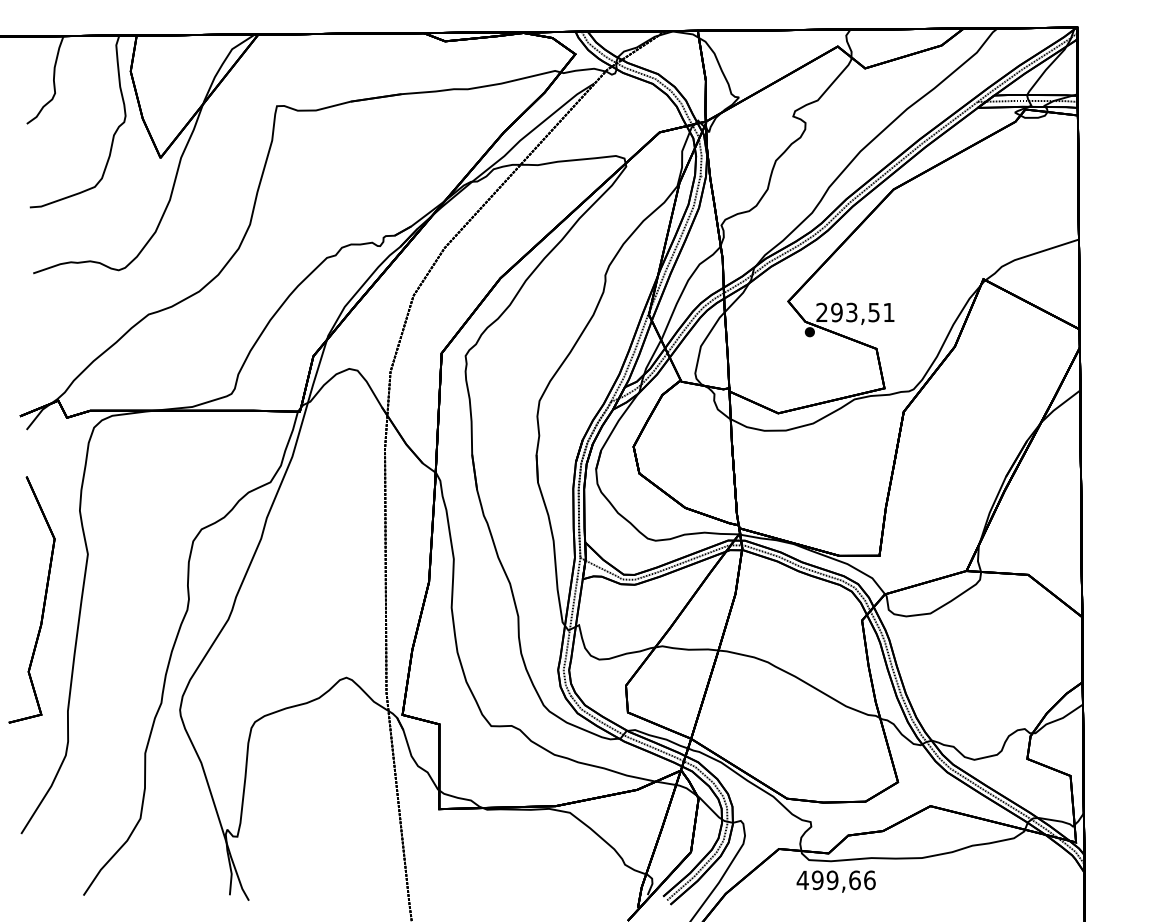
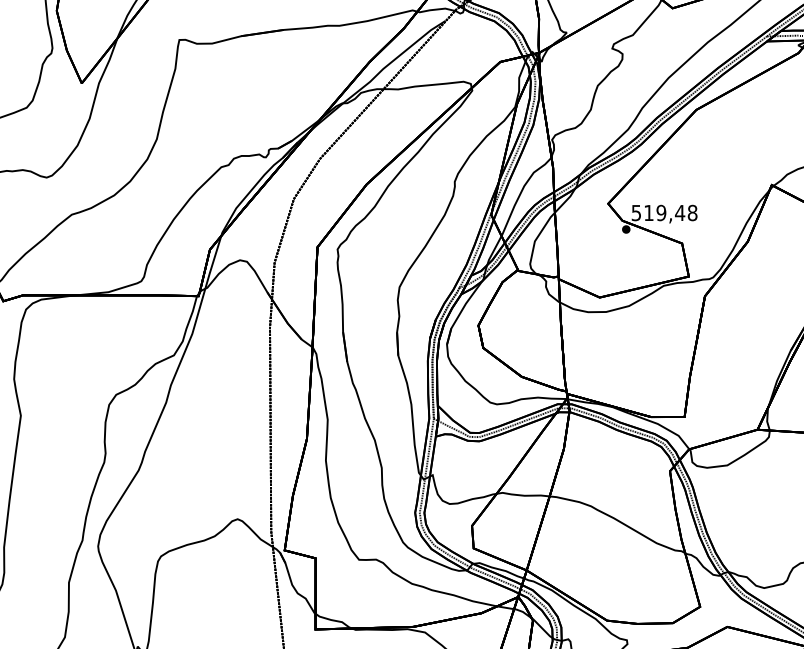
text: (855, 312) -> (664, 212), 293,51 -> 519,48

